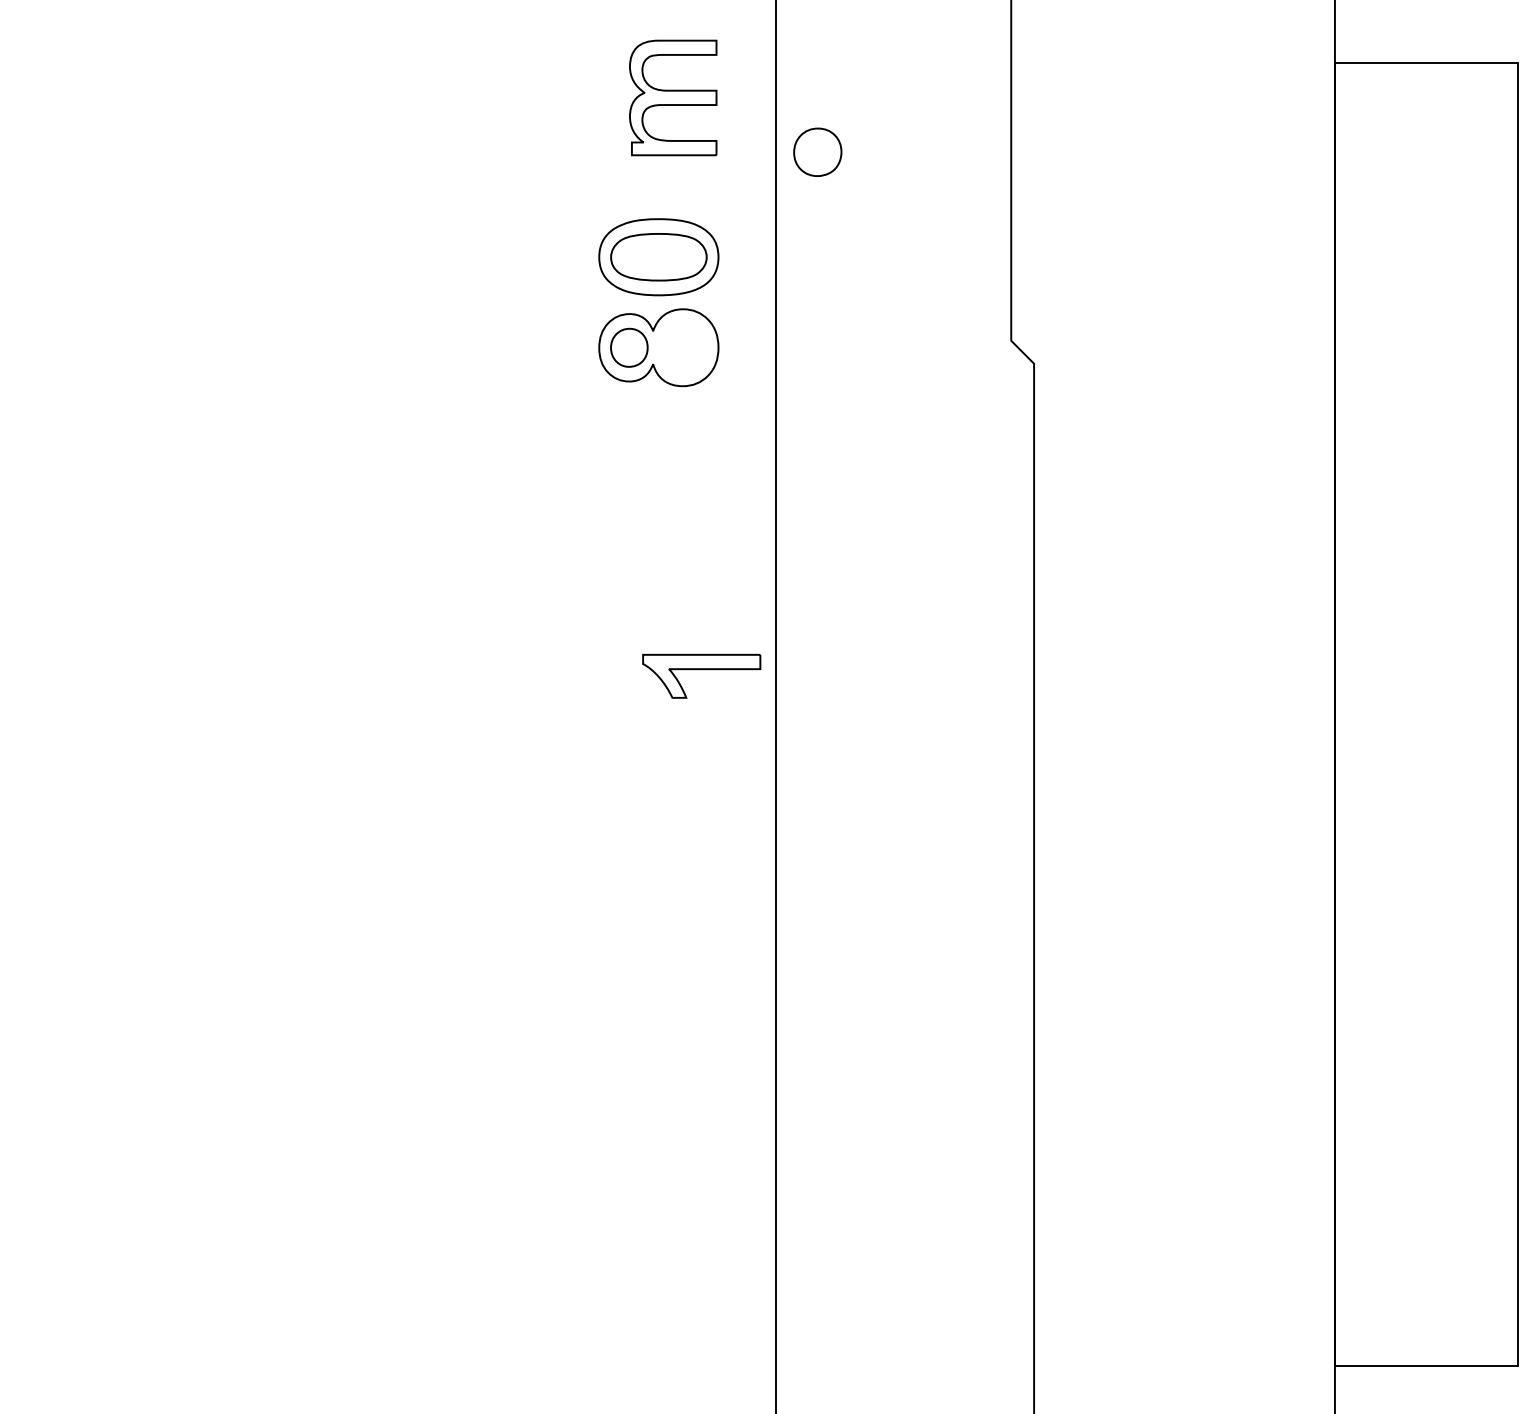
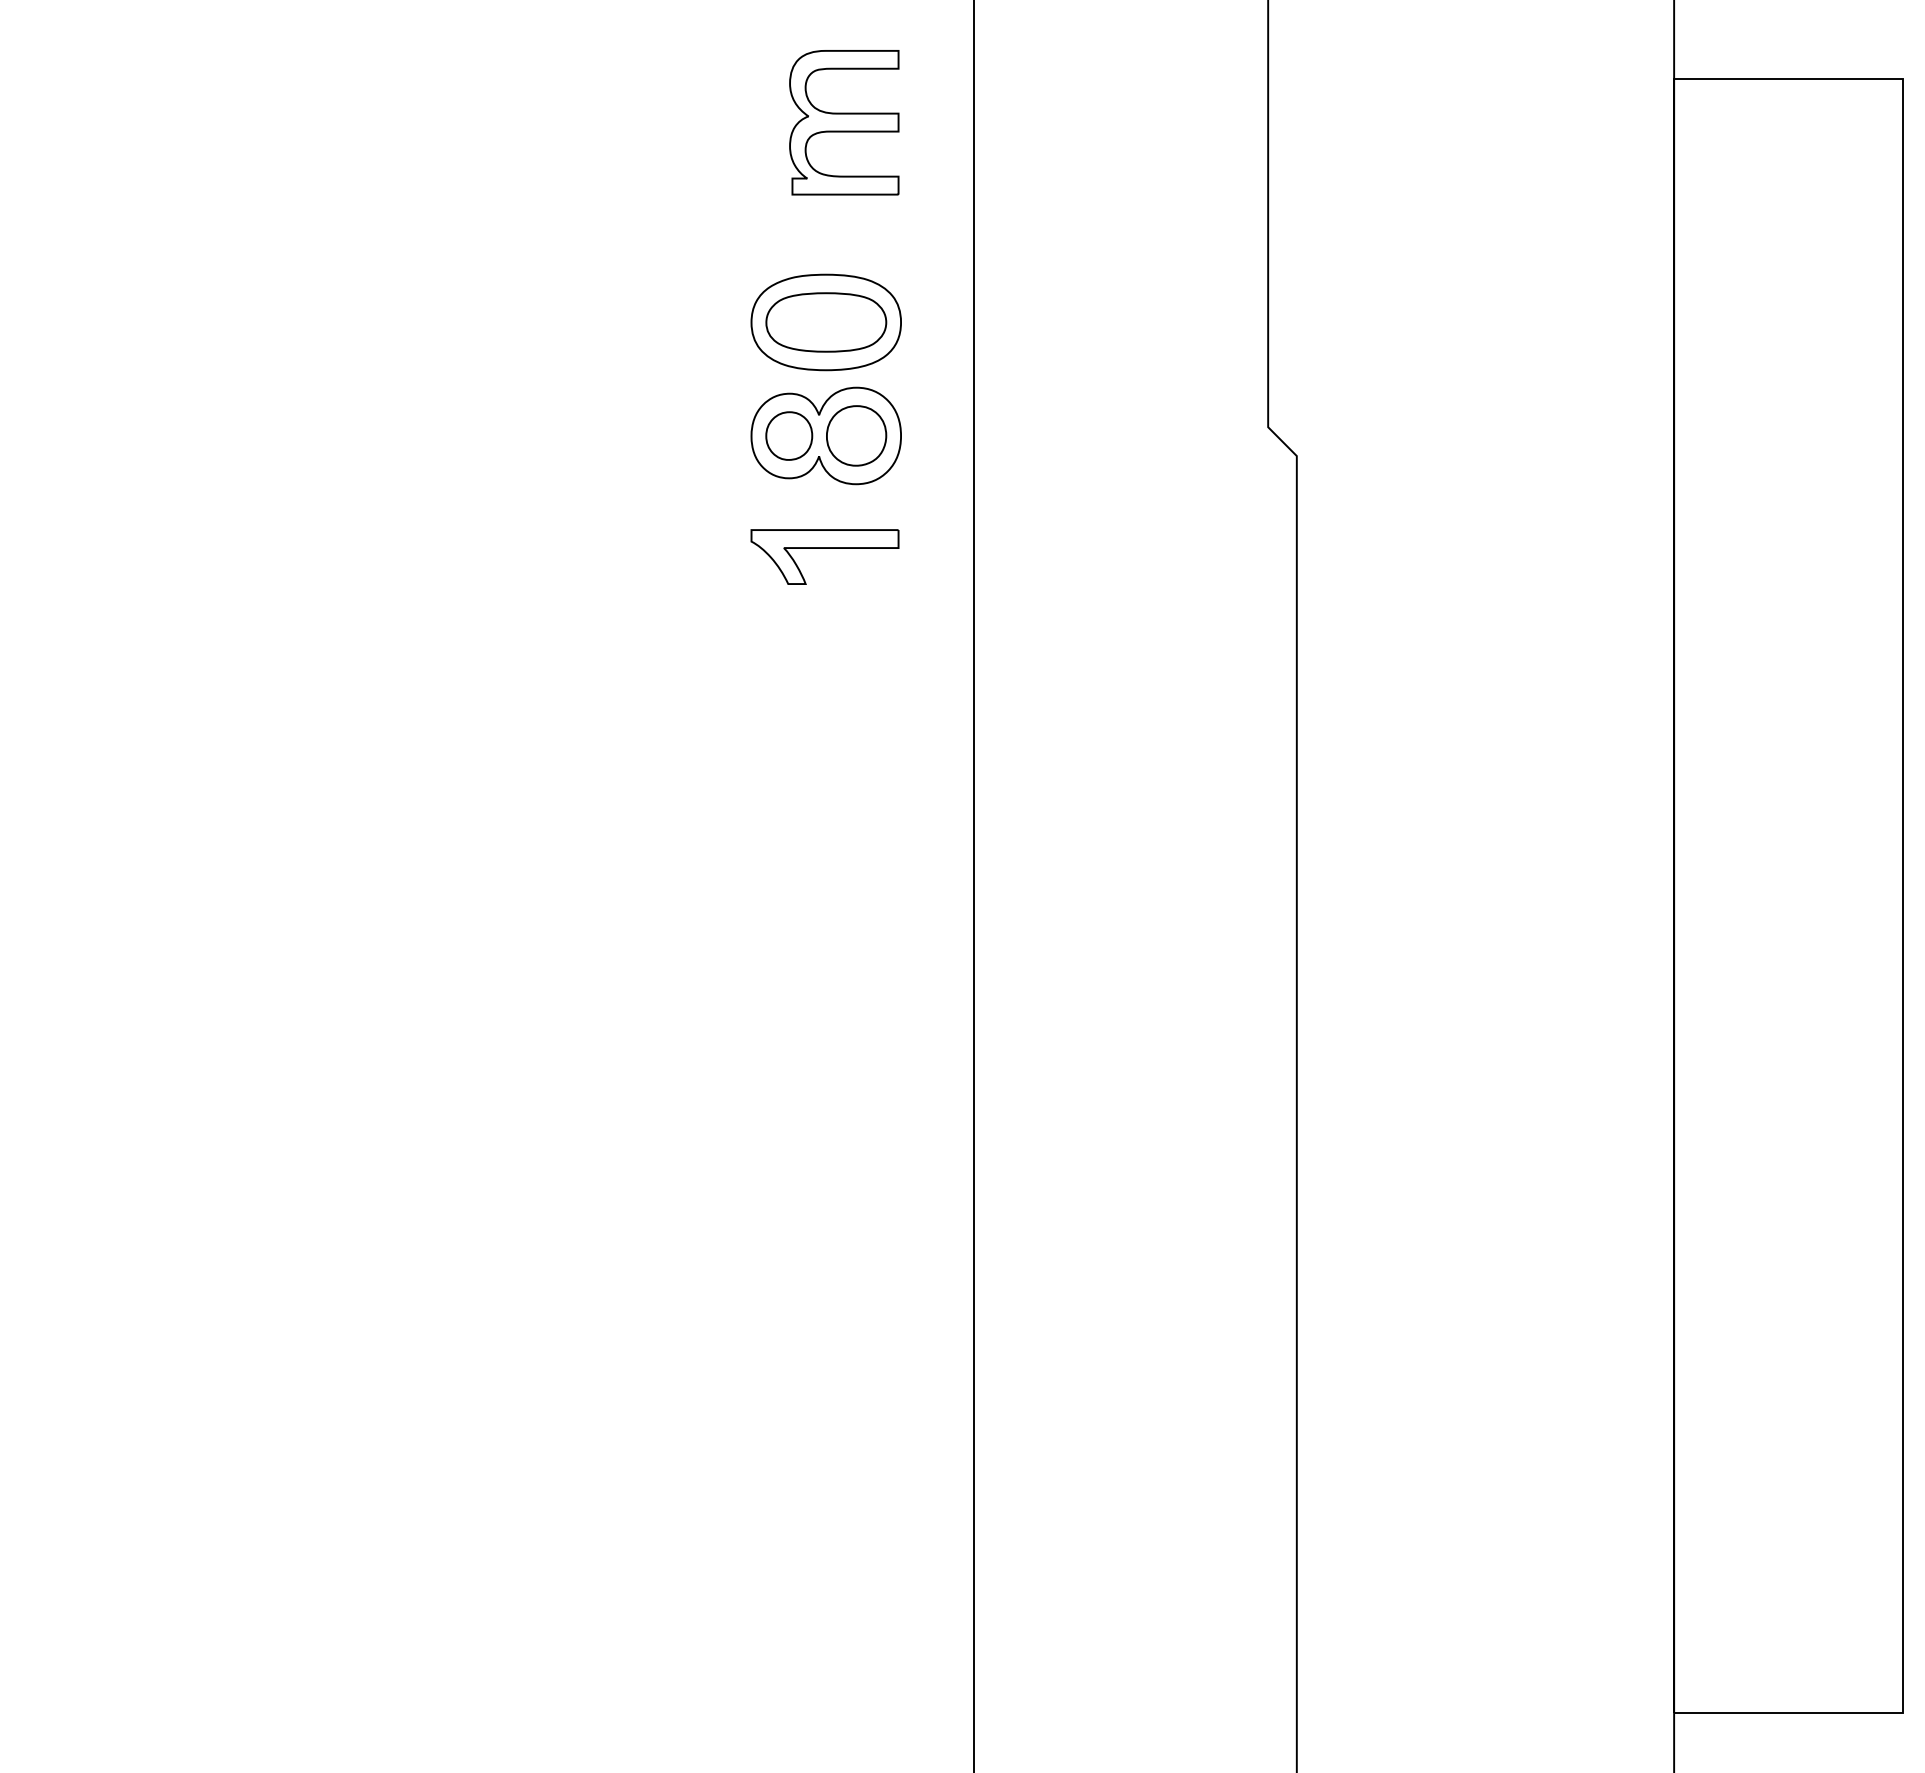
part: (817, 152) -> (856, 435), moved
part: (701, 669) -> (824, 548), moved

